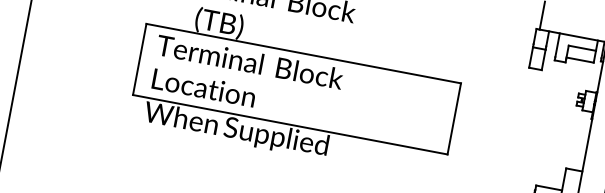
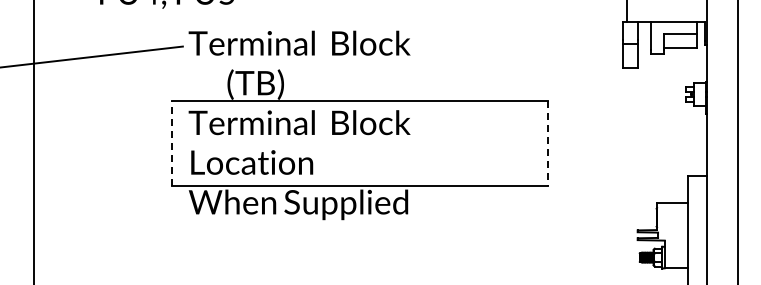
line: (139, 59) -> (171, 143), solid -> dashed
line: (454, 118) -> (547, 143), solid -> dashed

